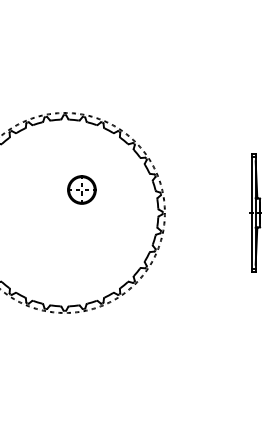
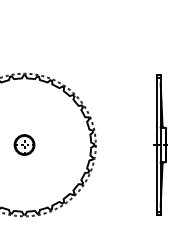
part: (81, 189) -> (24, 144), moved
part: (255, 212) -> (160, 144), size x1.67

